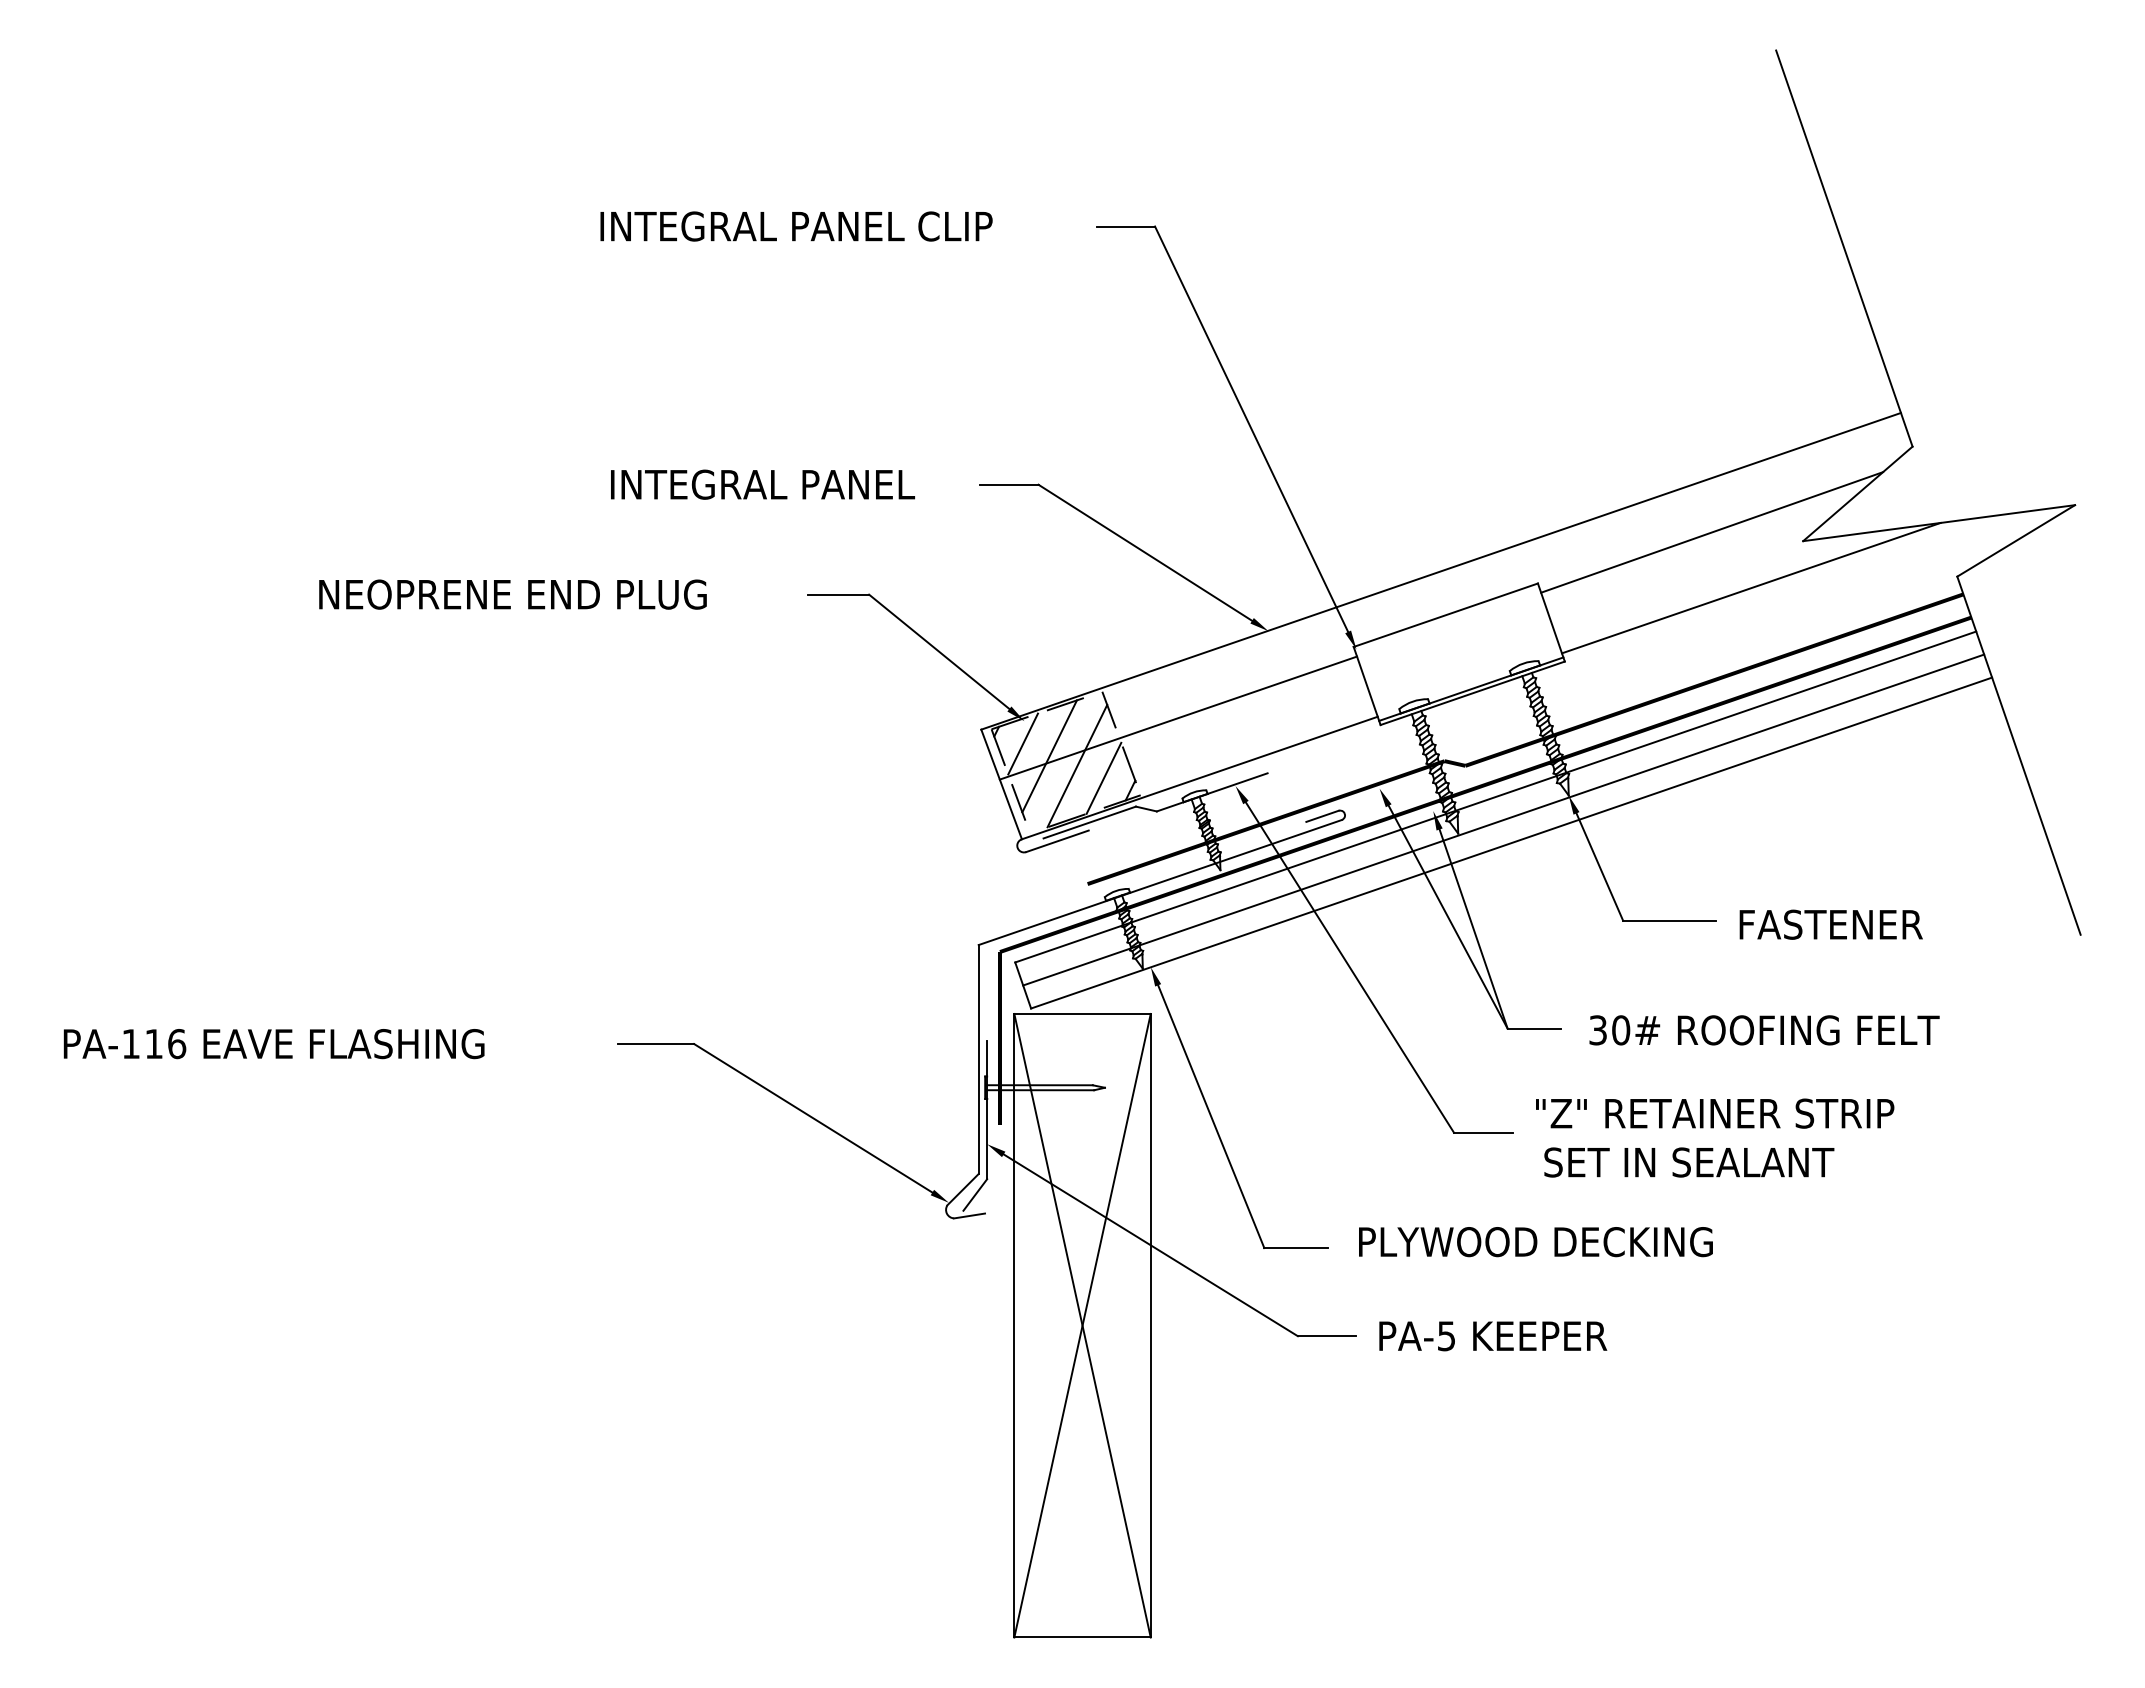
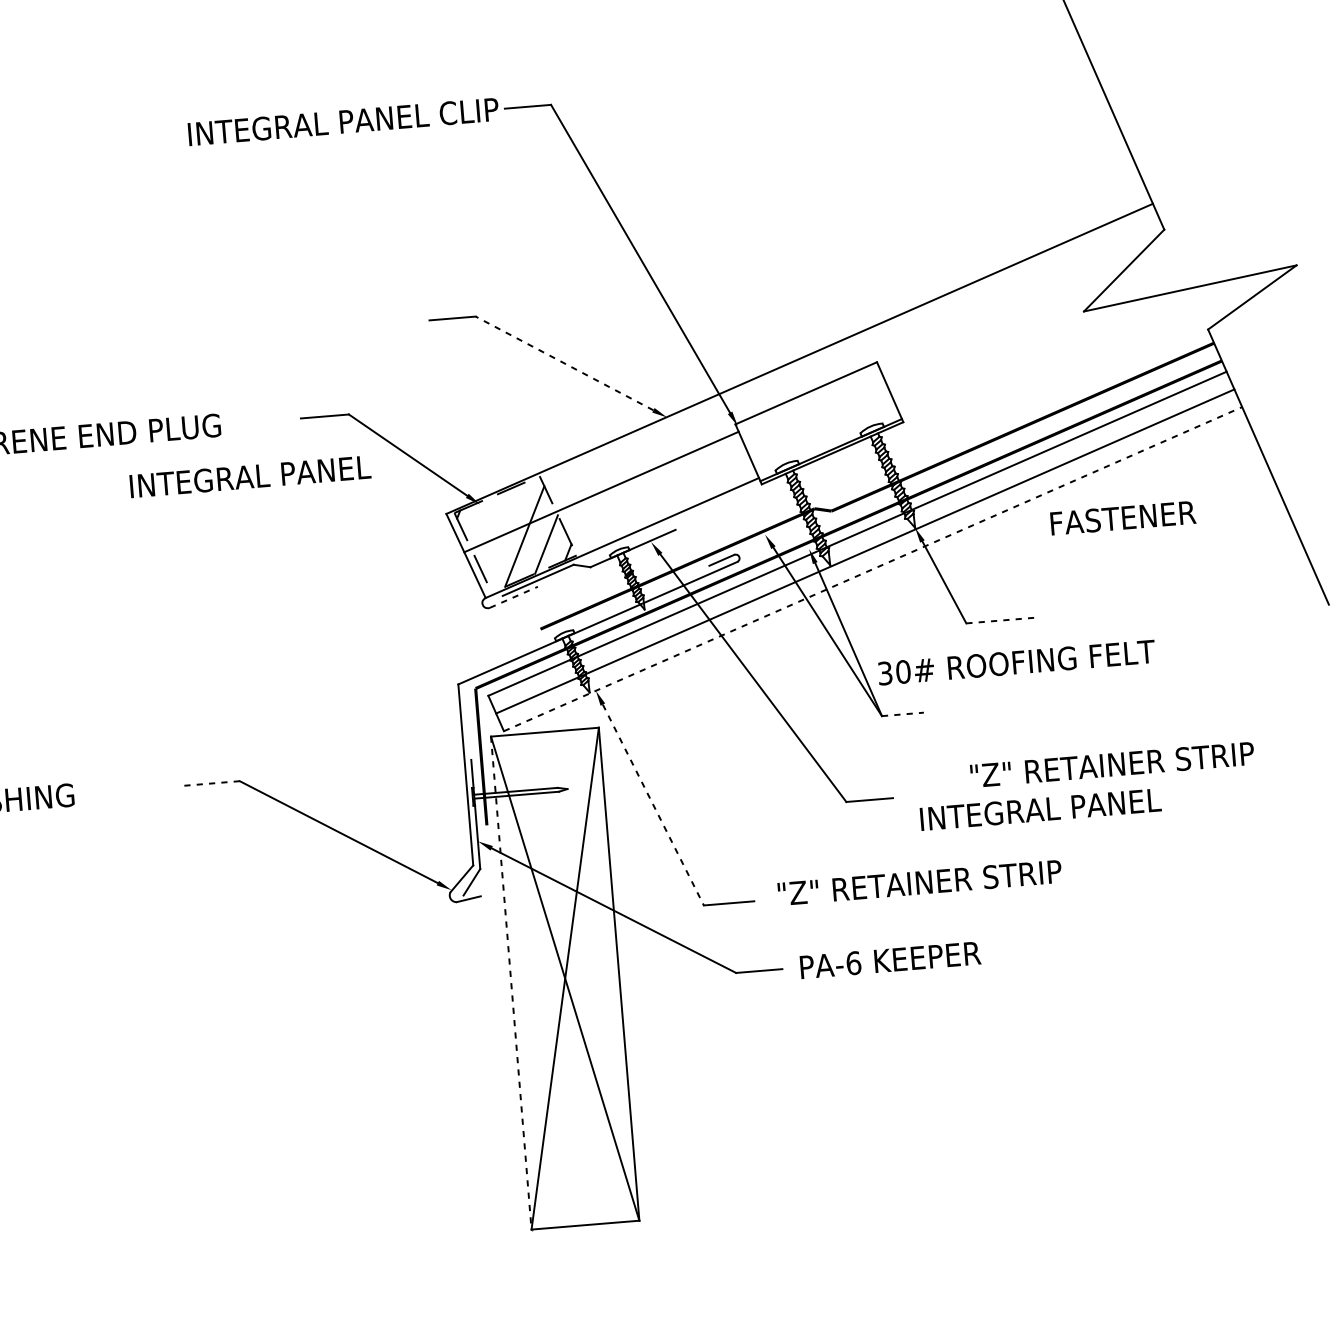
text: (796, 226) -> (343, 121), moved
text: (762, 484) -> (250, 476), moved
line: (1712, 532) -> (1011, 310), removed
line: (1145, 552) -> (564, 363), solid -> dashed
line: (1750, 587) -> (1045, 351), removed
line: (1022, 743) -> (479, 522), removed
line: (1049, 756) -> (502, 530), removed
line: (1057, 841) -> (513, 597), solid -> dashed
line: (1512, 842) -> (873, 568), solid -> dashed
line: (1670, 920) -> (1003, 620), solid -> dashed
text: (1830, 924) -> (1122, 517), moved
line: (1534, 1028) -> (903, 714), solid -> dashed
text: (1764, 1030) -> (1016, 662), moved
line: (656, 1044) -> (210, 784), solid -> dashed
text: (1715, 1113) -> (1112, 764), moved
line: (1211, 1116) -> (653, 804), solid -> dashed
text: (1696, 1162) -> (1040, 809), SET IN SEALANT -> INTEGRAL PANEL
text: (1538, 1242) -> (920, 883), PLYWOOD DECKING -> "Z" RETAINER STRIP
line: (1014, 1325) -> (511, 982), solid -> dashed
text: (1446, 1336) -> (853, 963), PA-5 -> PA-6

